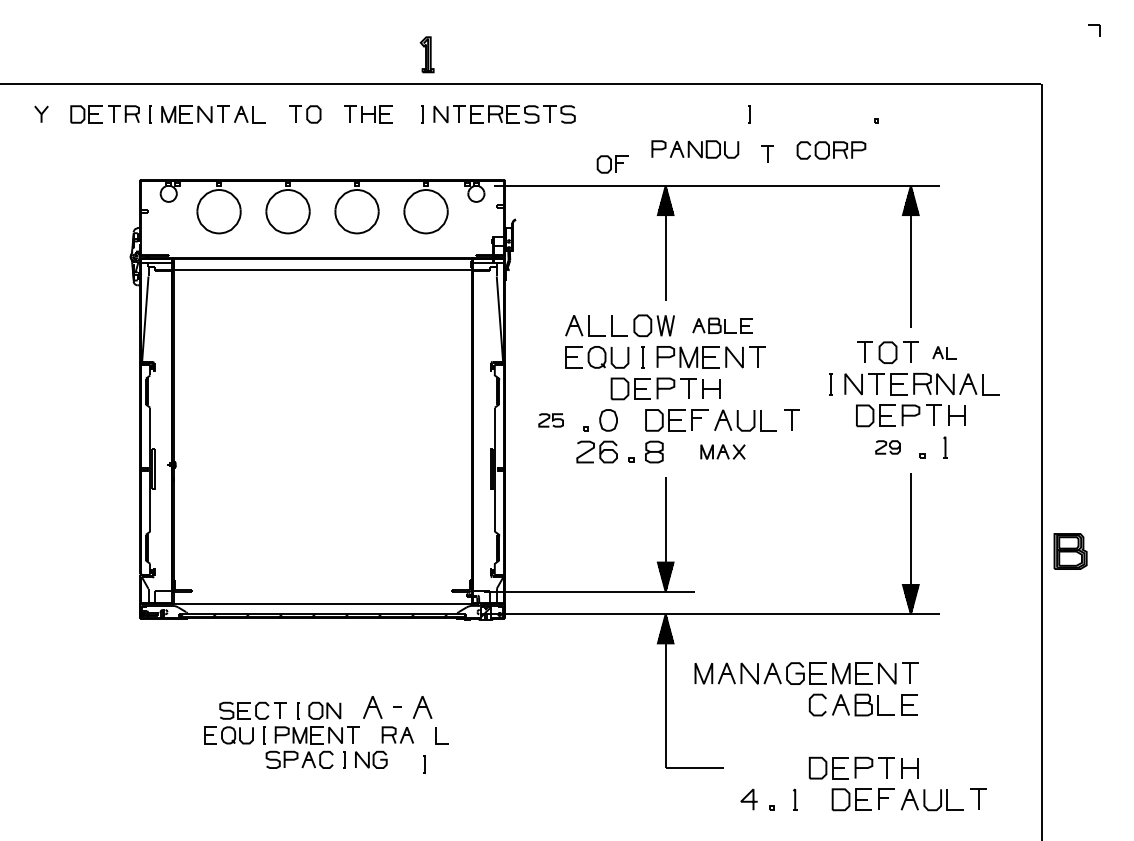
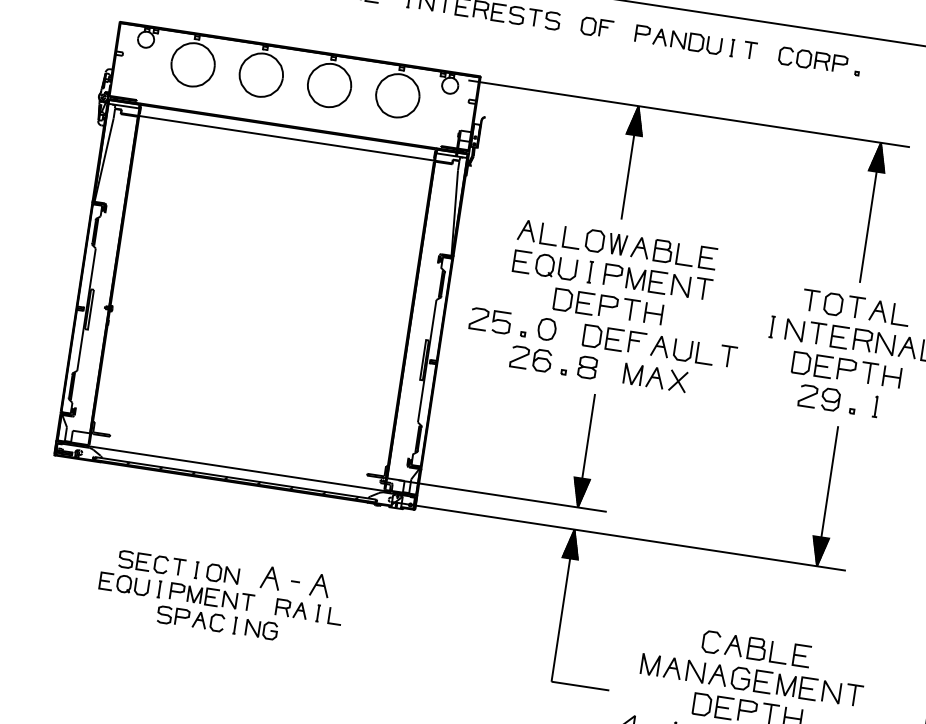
part: (695, 149) -> (678, 39), moved
part: (831, 150) -> (813, 60), moved
part: (767, 153) -> (750, 49), moved
part: (612, 164) -> (596, 27), moved
part: (722, 325) -> (673, 252), size x1.43
part: (944, 352) -> (889, 312), size x1.67
part: (550, 420) -> (489, 320), size x1.67
part: (887, 447) -> (818, 397), size x1.67
part: (722, 451) -> (655, 377), size x1.43
part: (806, 673) -> (751, 680), moved
line: (424, 764) -> (317, 613), moved

